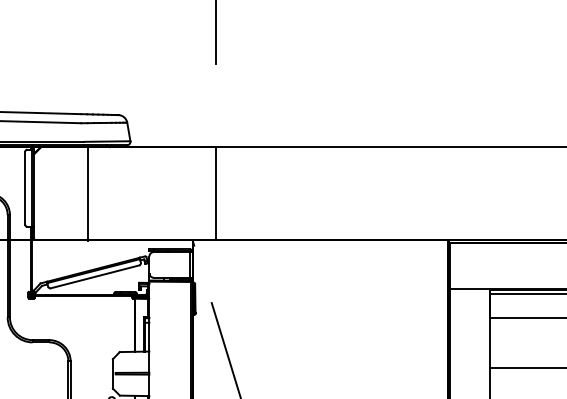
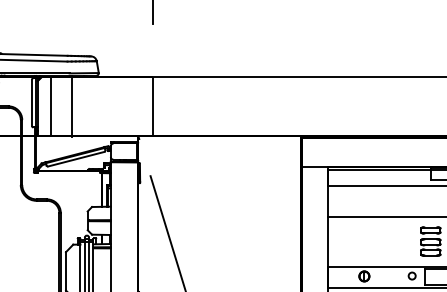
line: (56, 192) -> (51, 105), added

